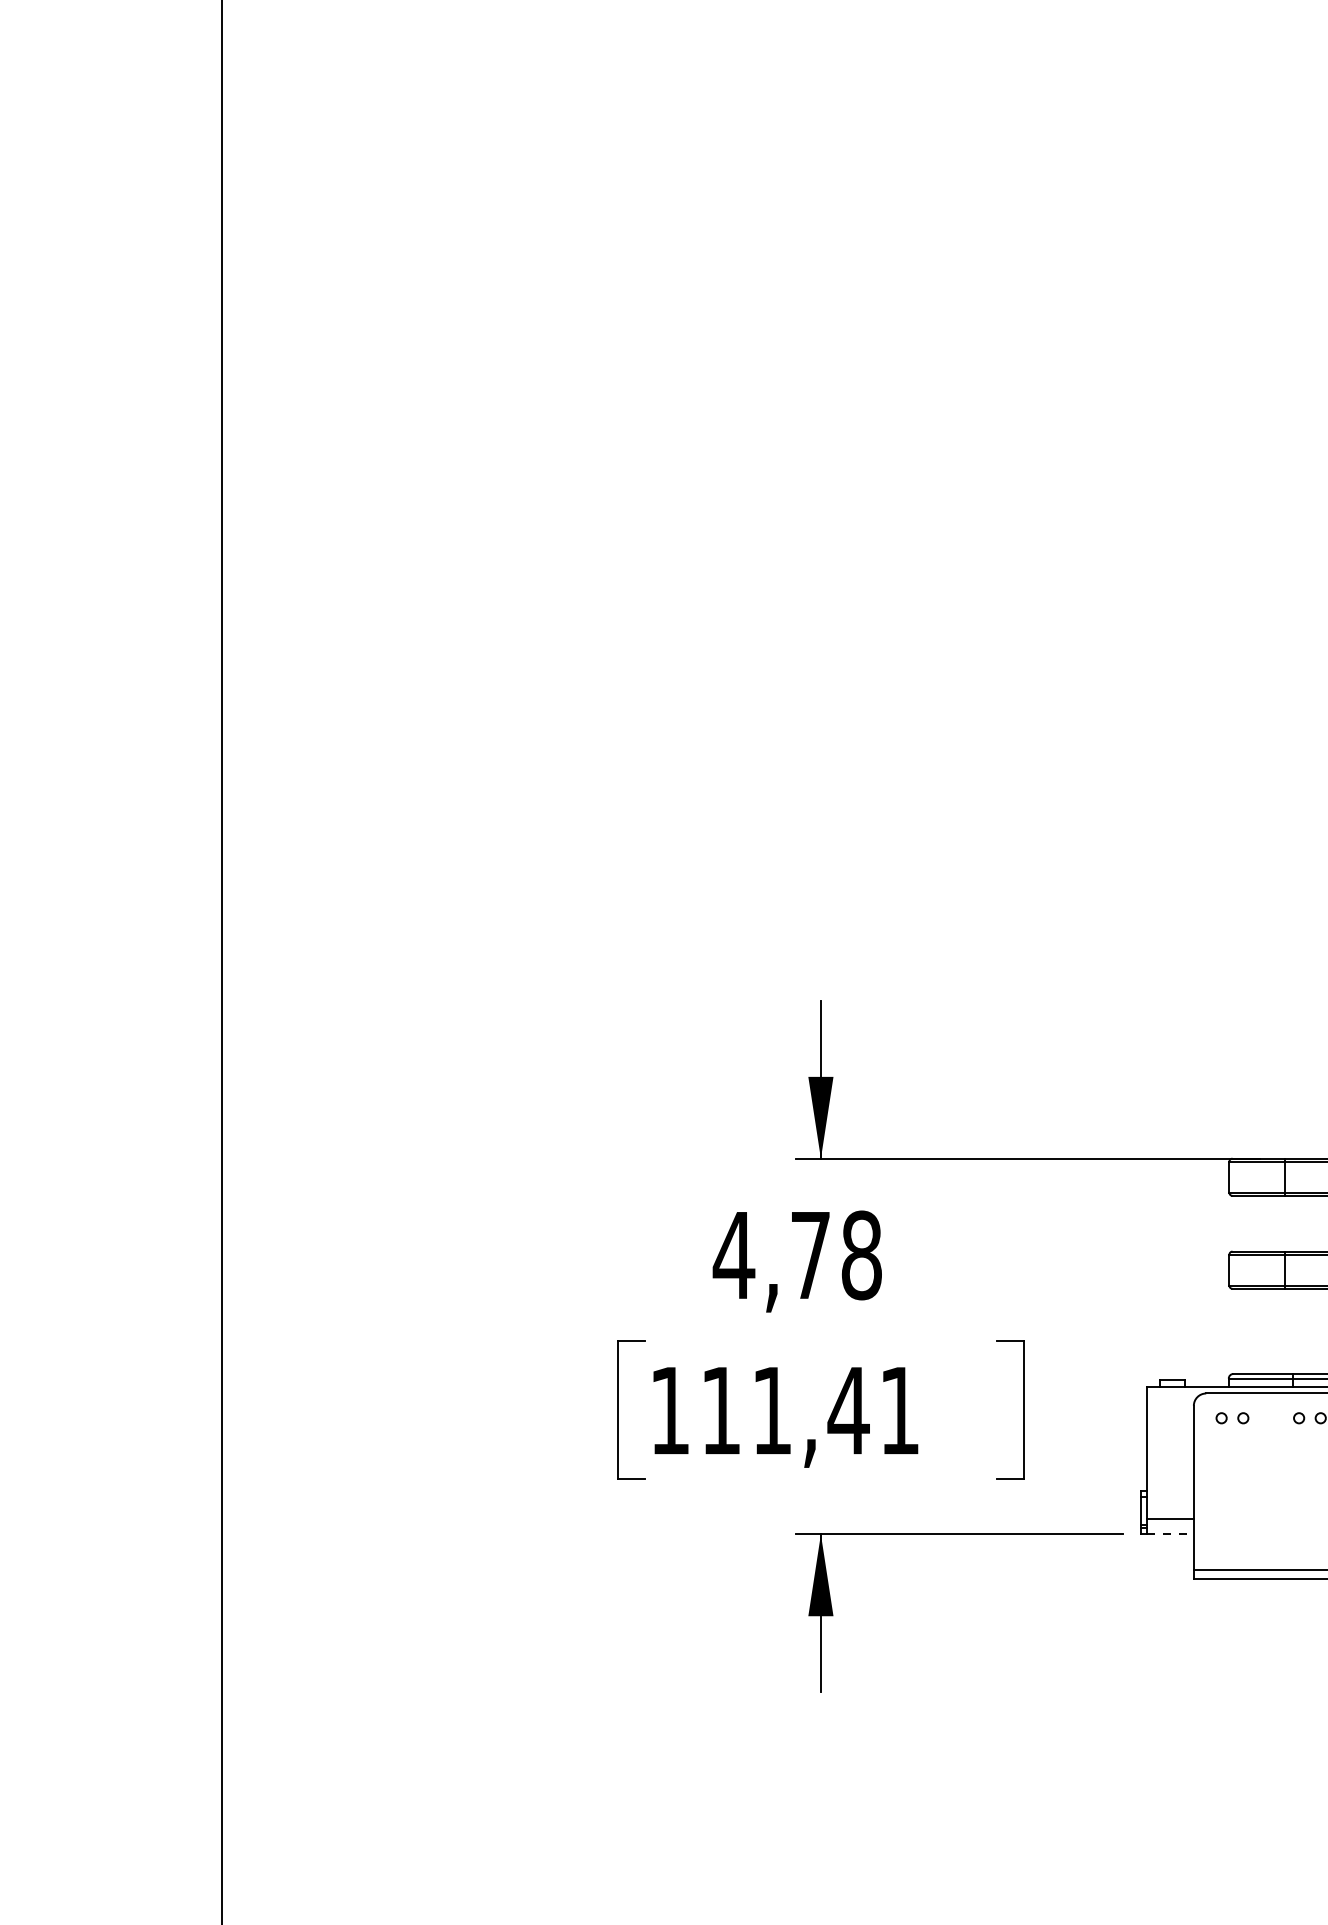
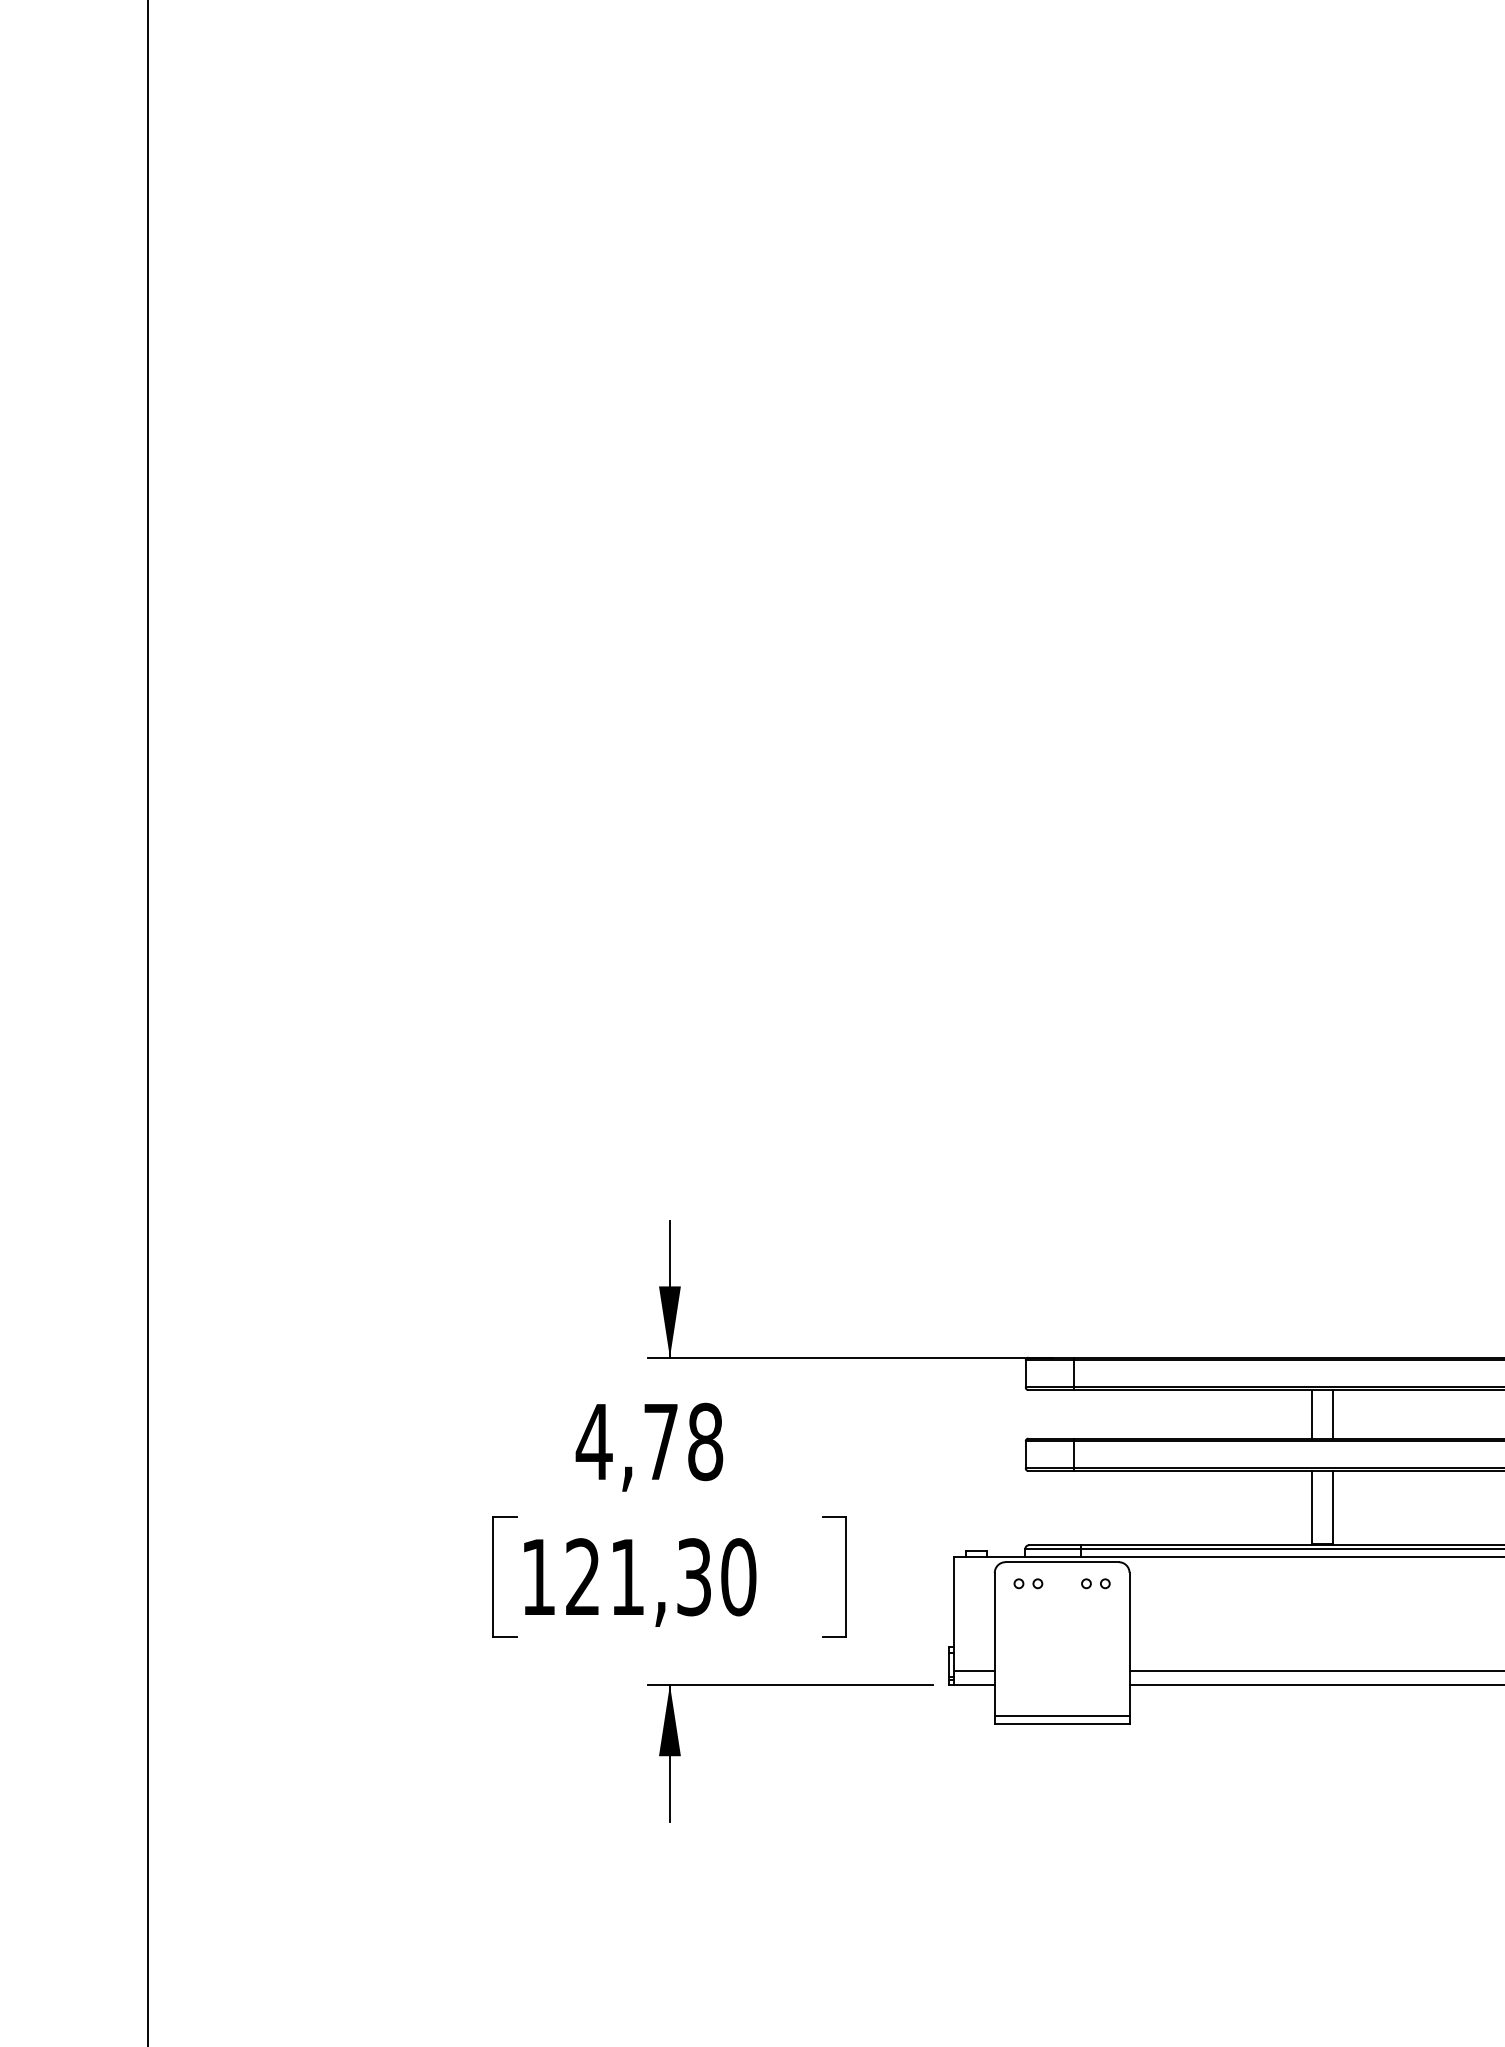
text: (811, 1411) -> (661, 1577), 111,41 -> 121,30
line: (1170, 1533) -> (974, 1684), dashed -> solid

